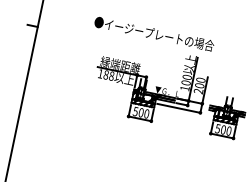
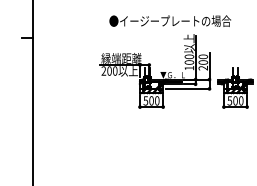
text: (153, 33) -> (169, 20), moved
text: (106, 74) -> (109, 70), 188 -> 200

